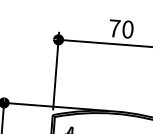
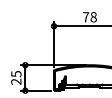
text: (127, 29) -> (93, 17), 70 -> 78

